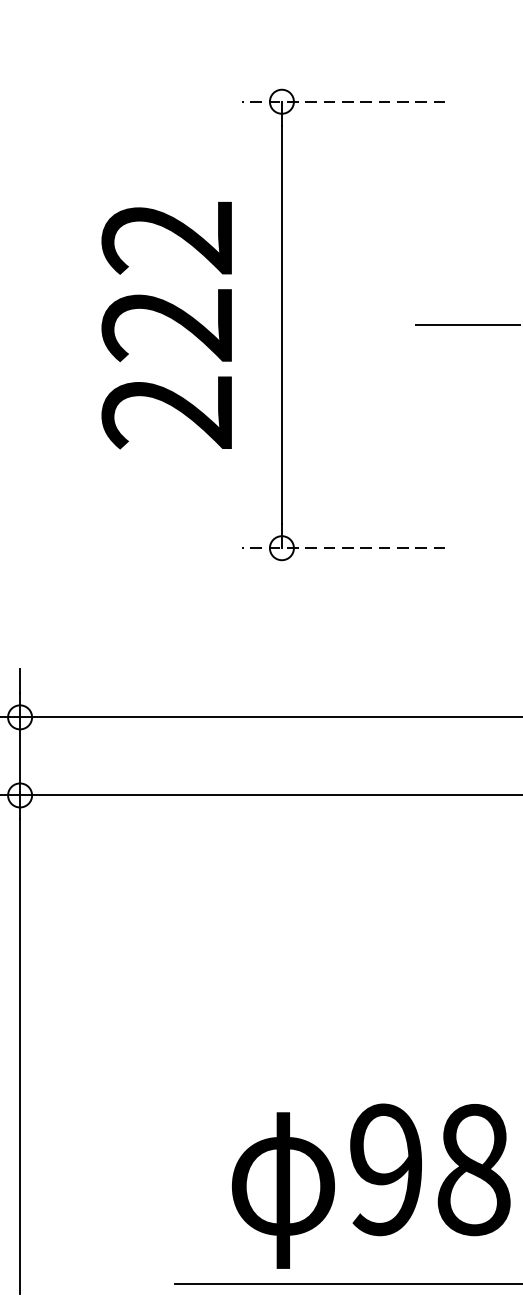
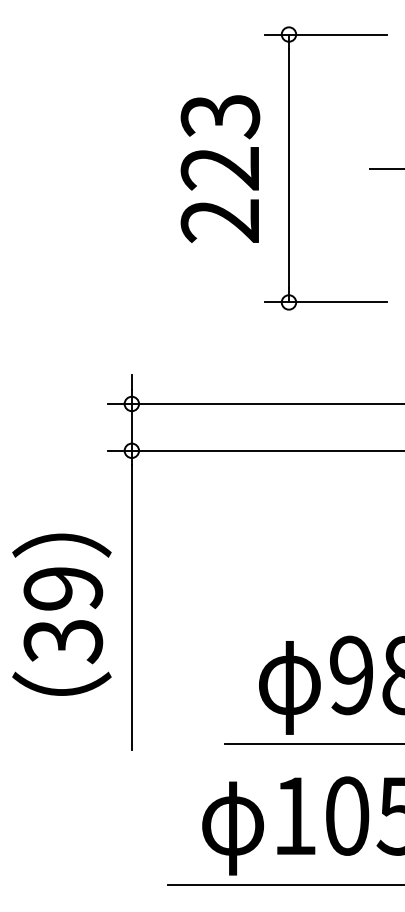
line: (342, 101) -> (325, 34), dashed -> solid
text: (167, 238) -> (220, 116), 222 -> 223
line: (342, 548) -> (325, 302), dashed -> solid

